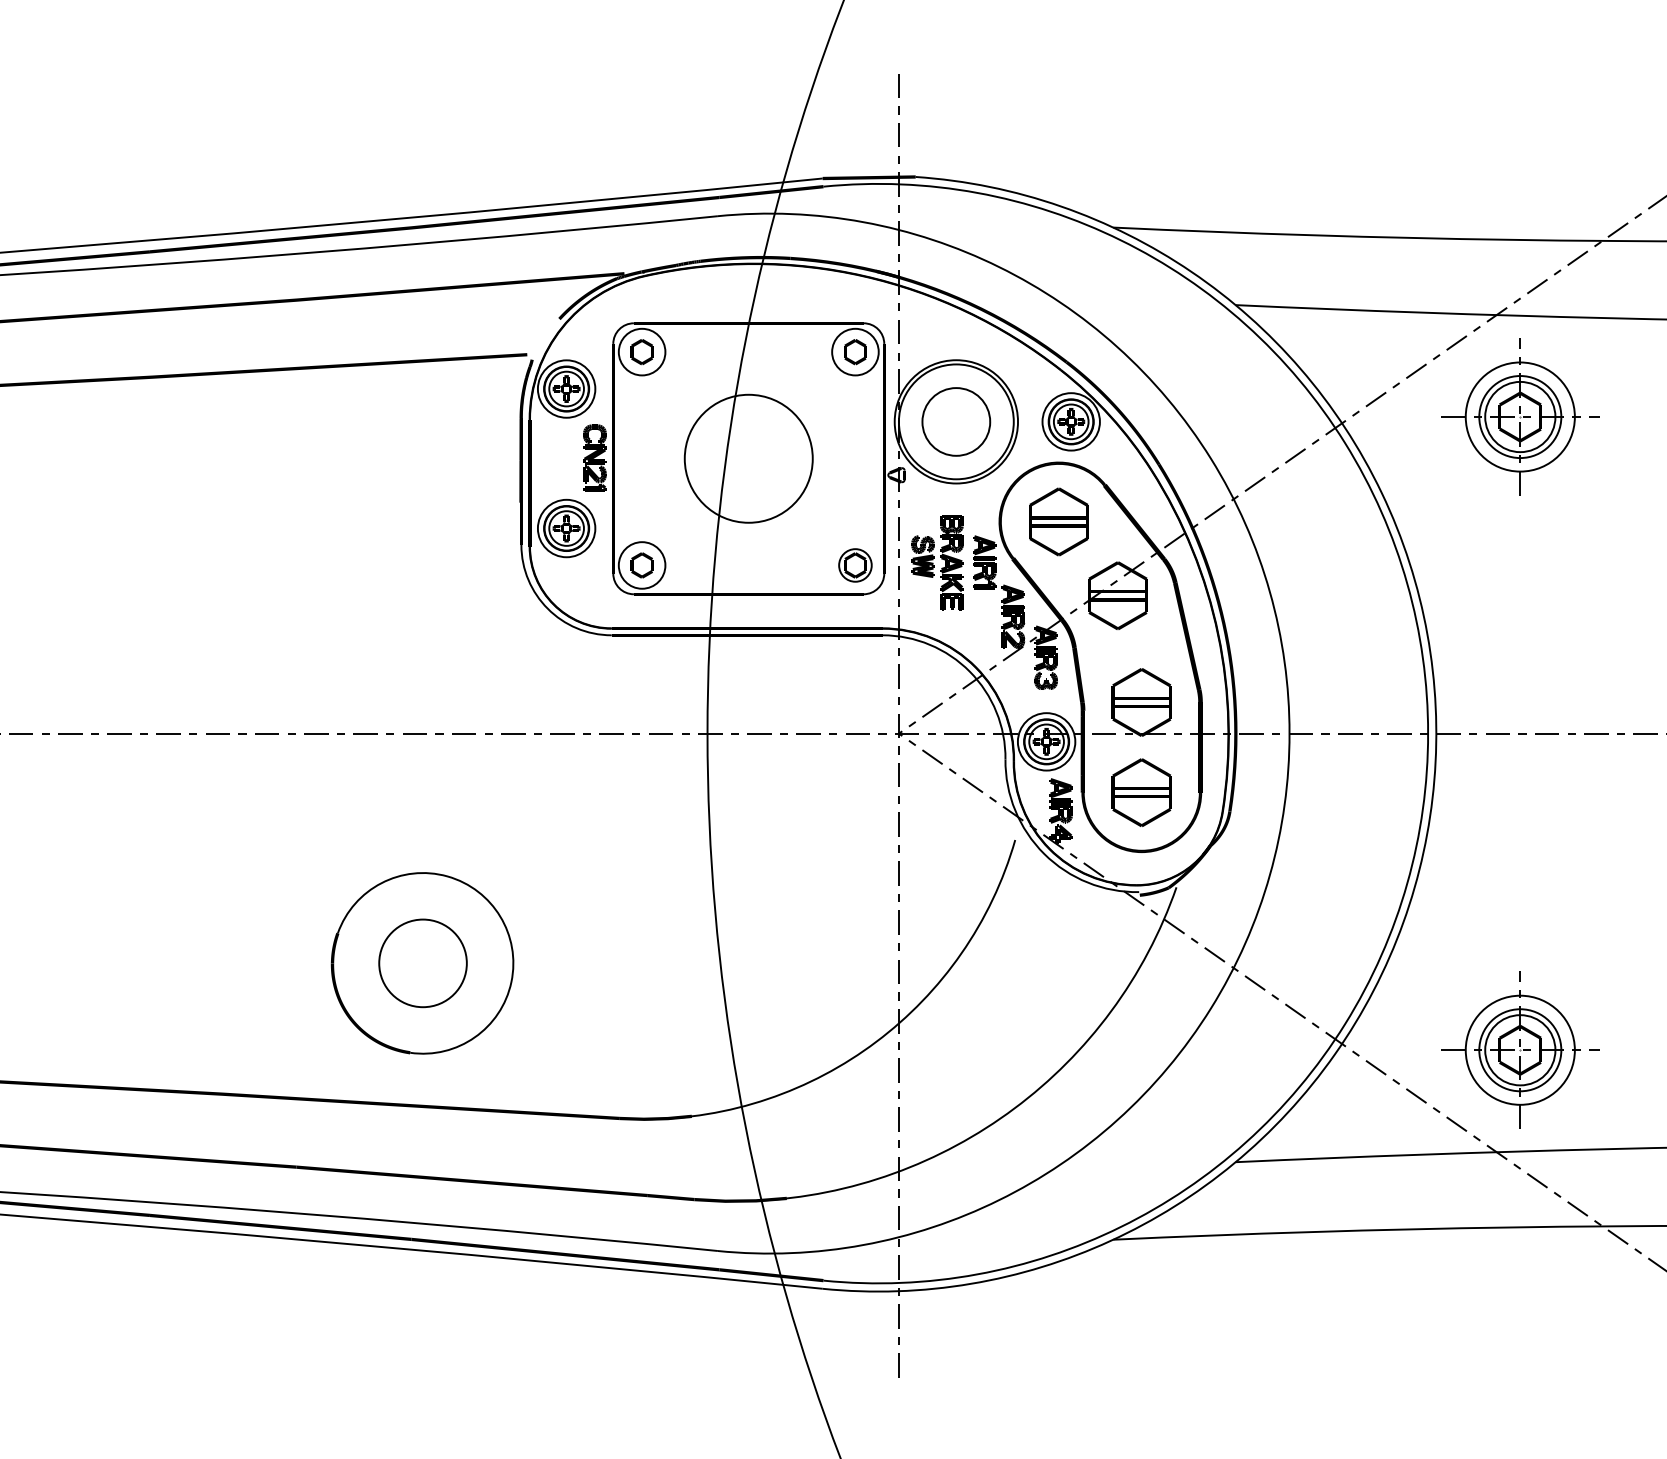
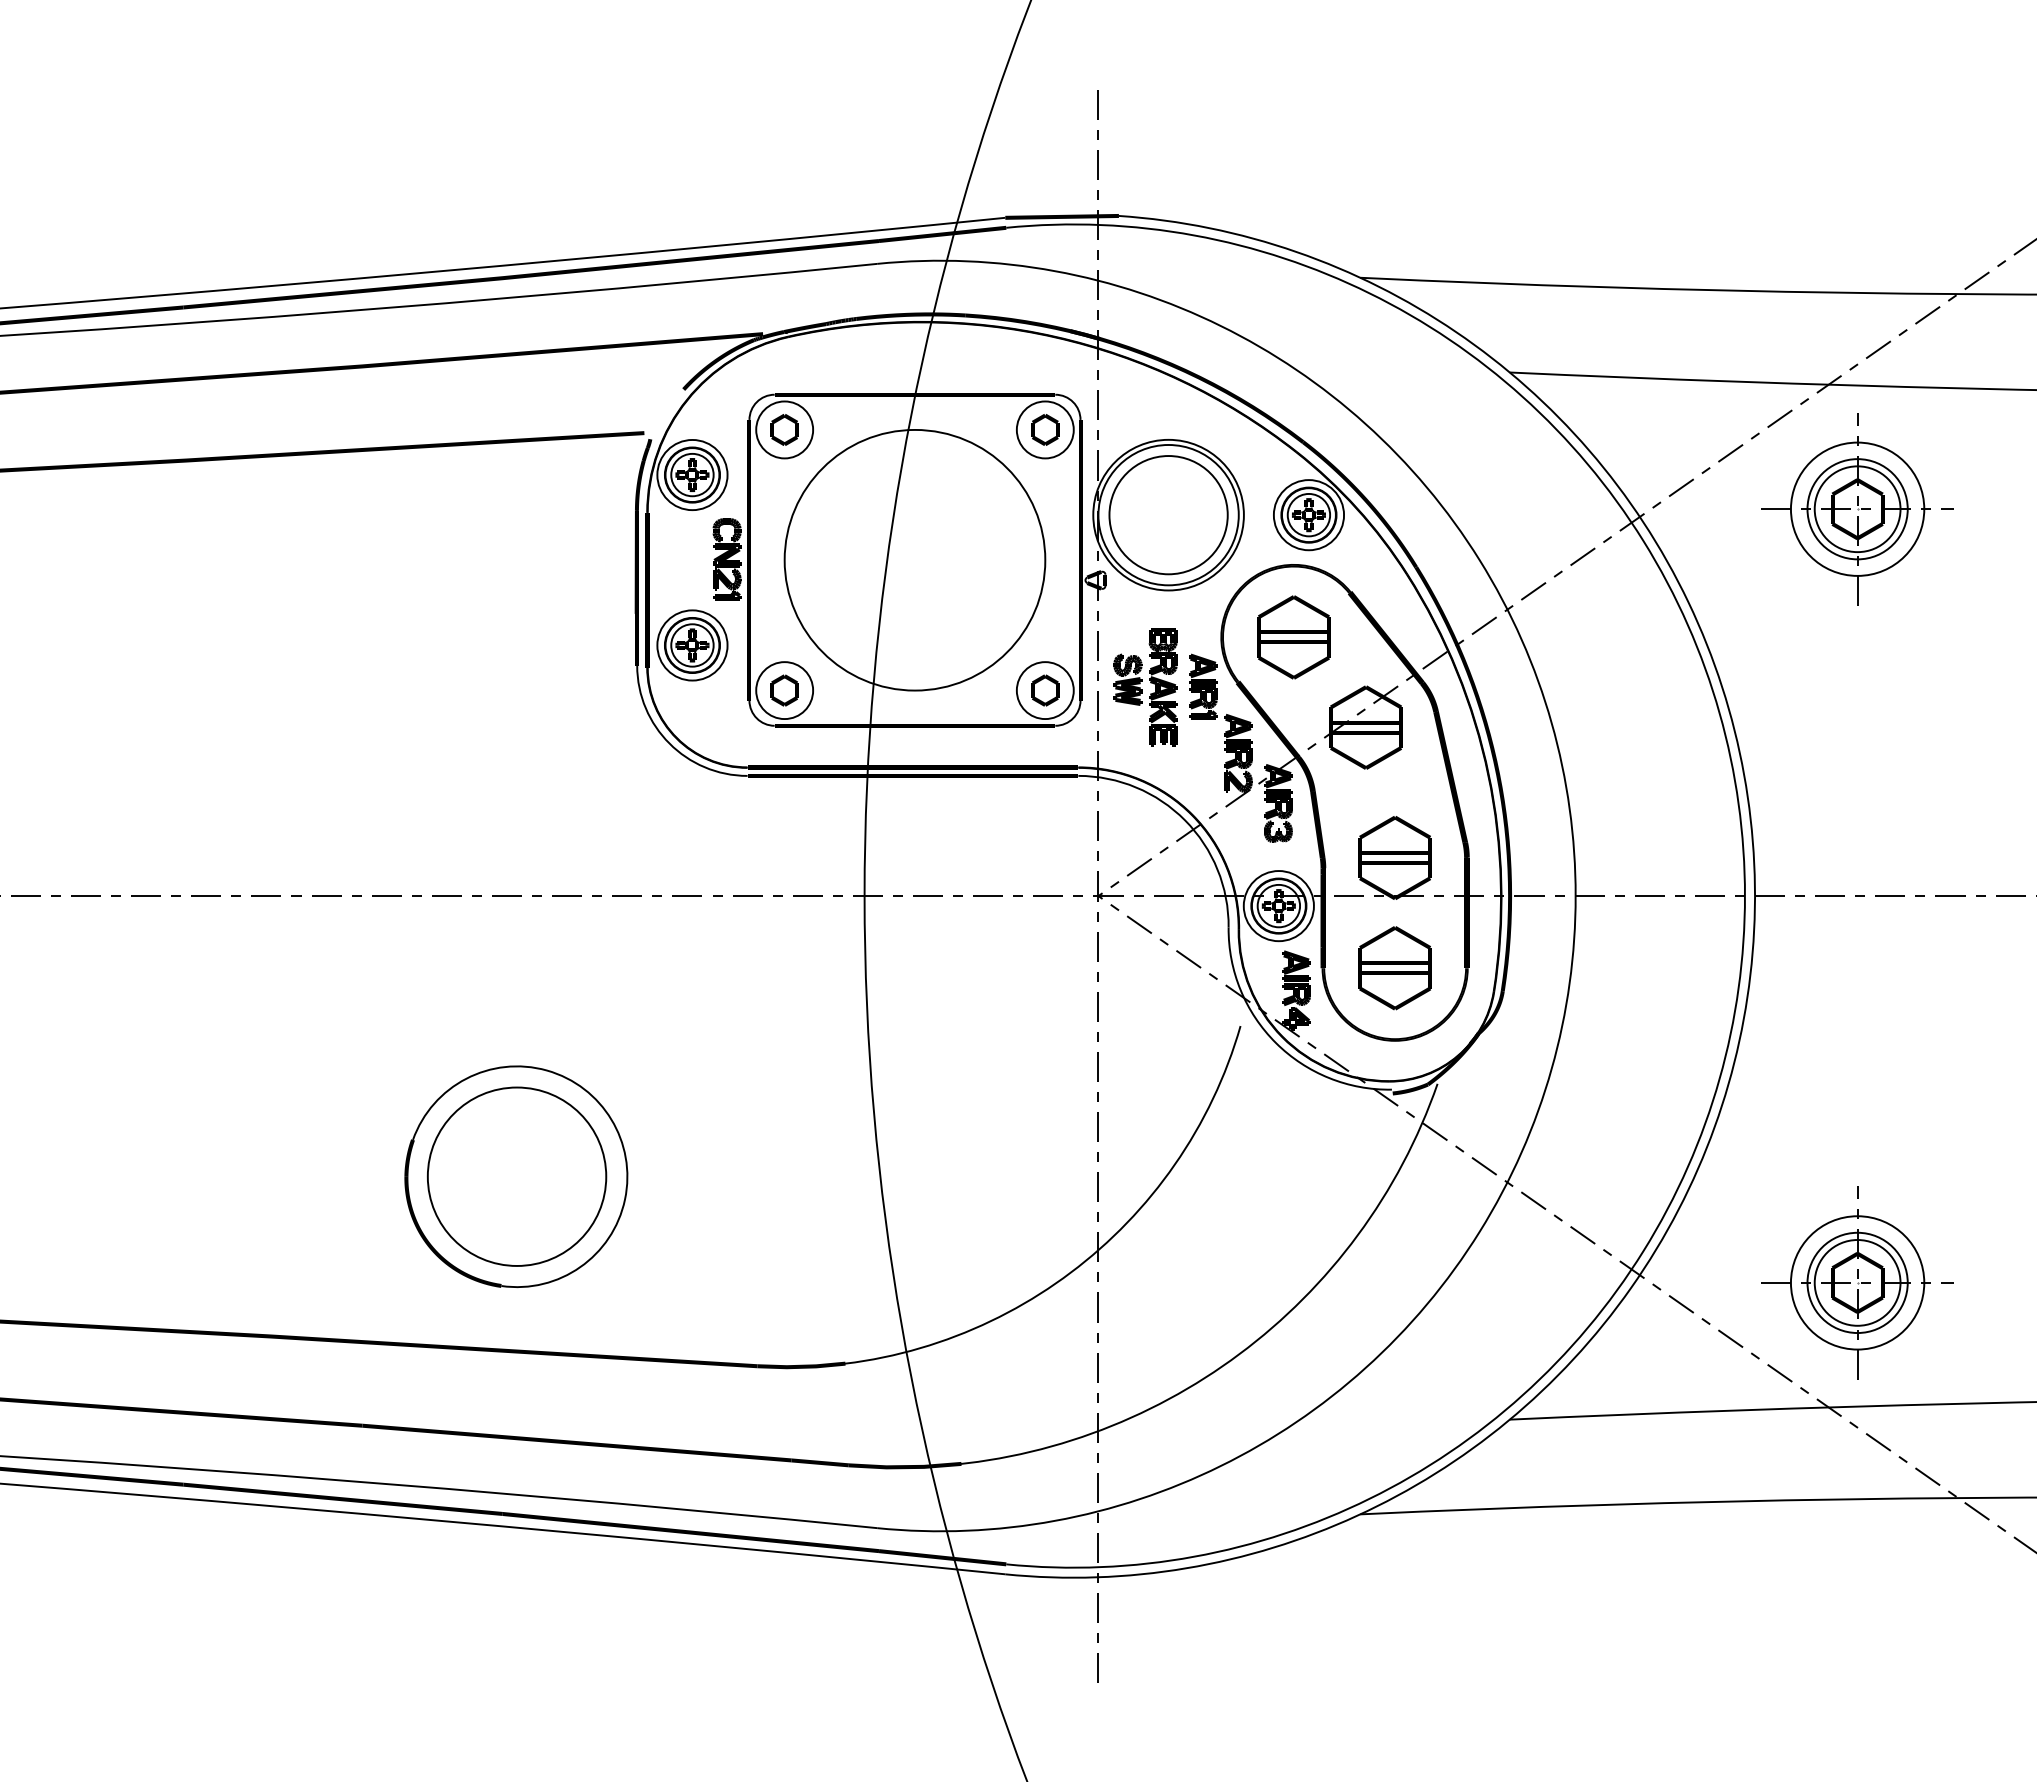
circle: (956, 422) -> (1168, 515), size x1.43
circle: (748, 458) -> (914, 559), size x1.67
circle: (854, 565) -> (1044, 690), size x1.43
circle: (422, 963) -> (516, 1176), size x1.67

